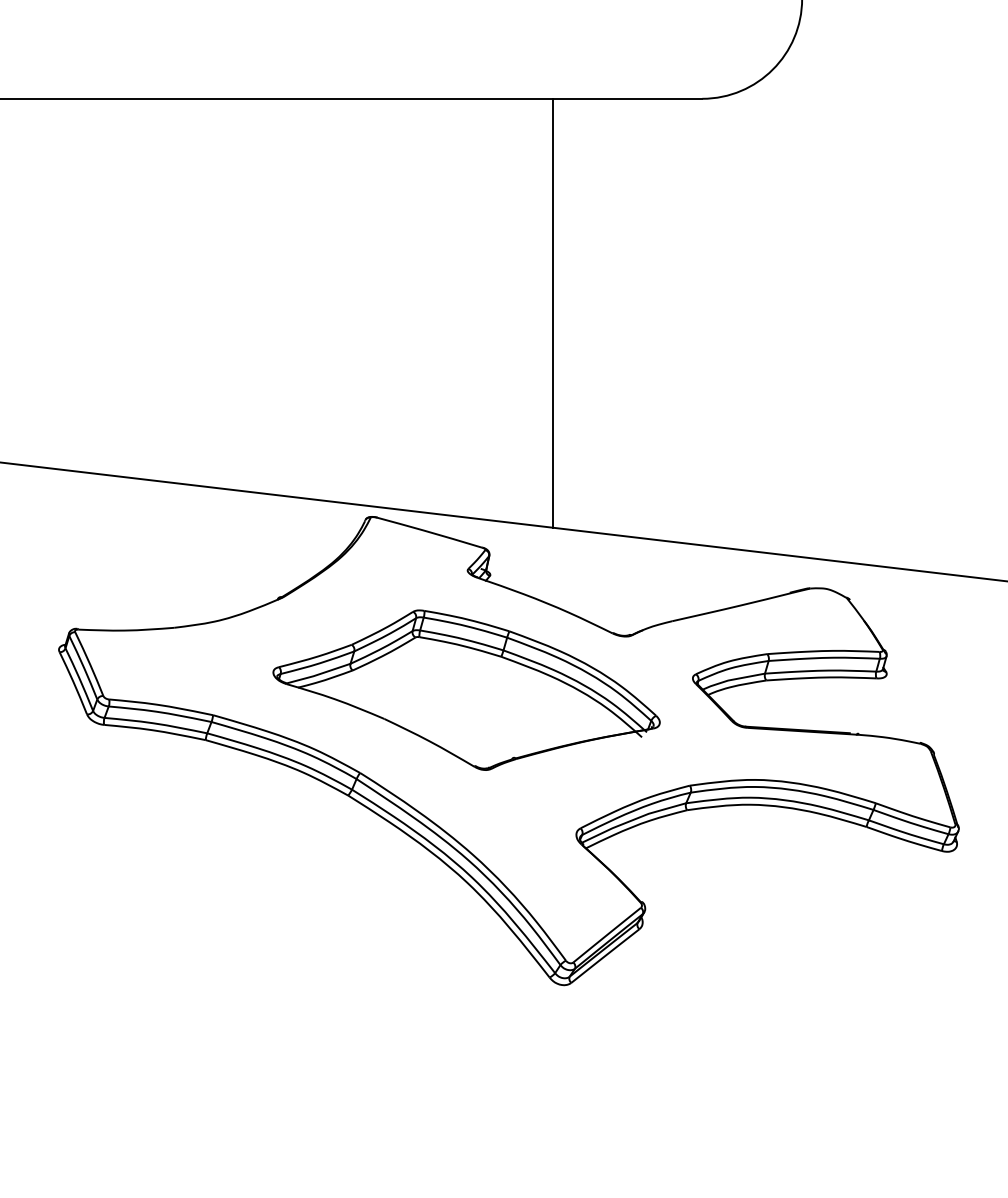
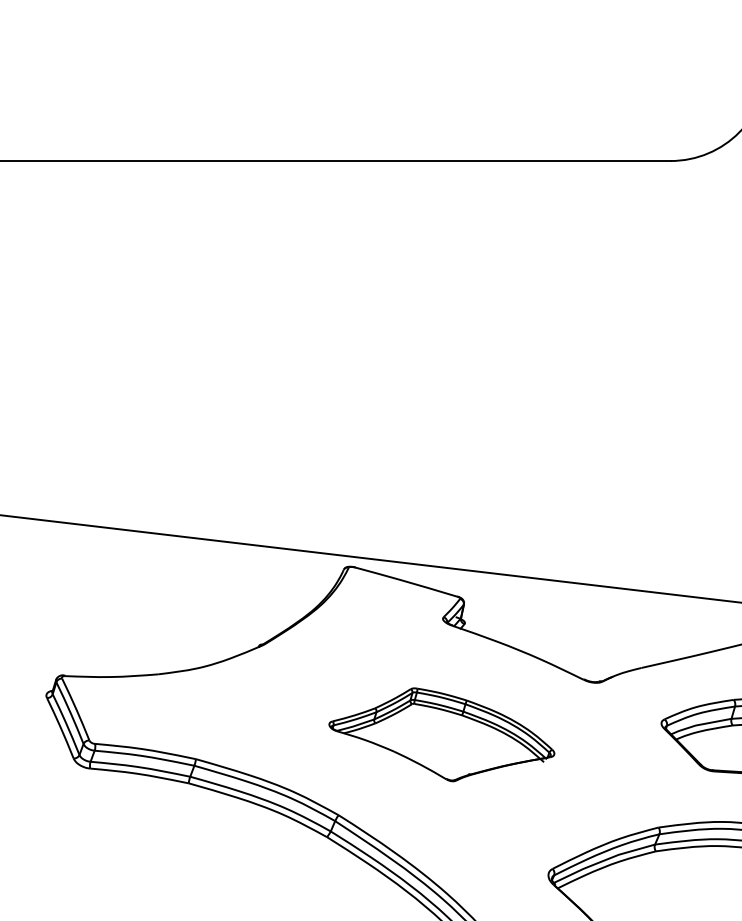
line: (552, 312) -> (525, 368), removed
part: (466, 689) -> (441, 734), size x0.6

